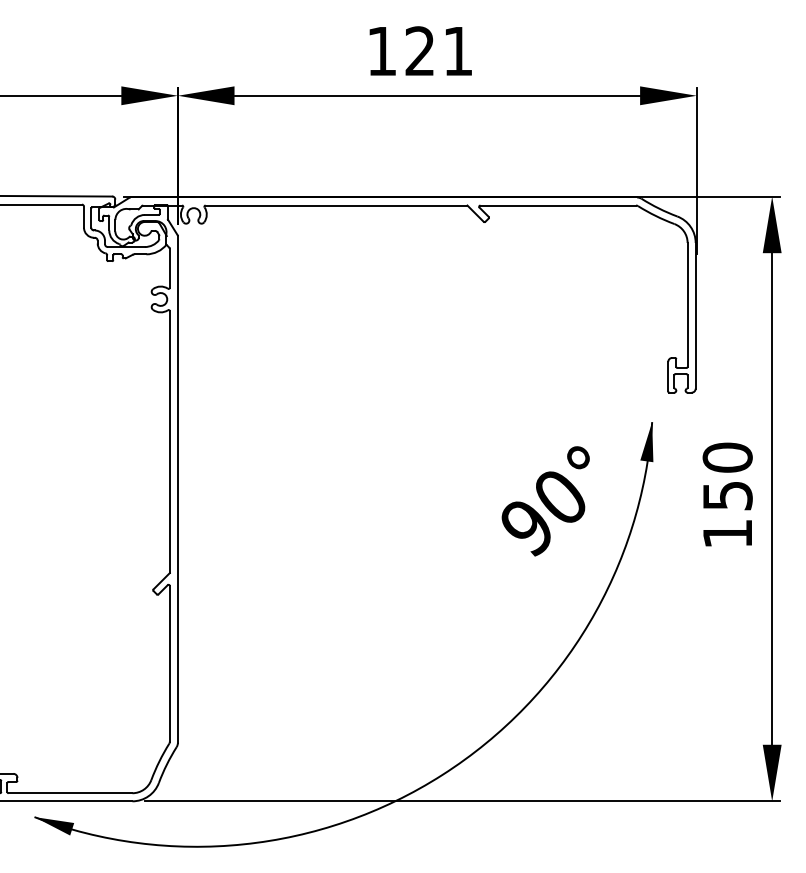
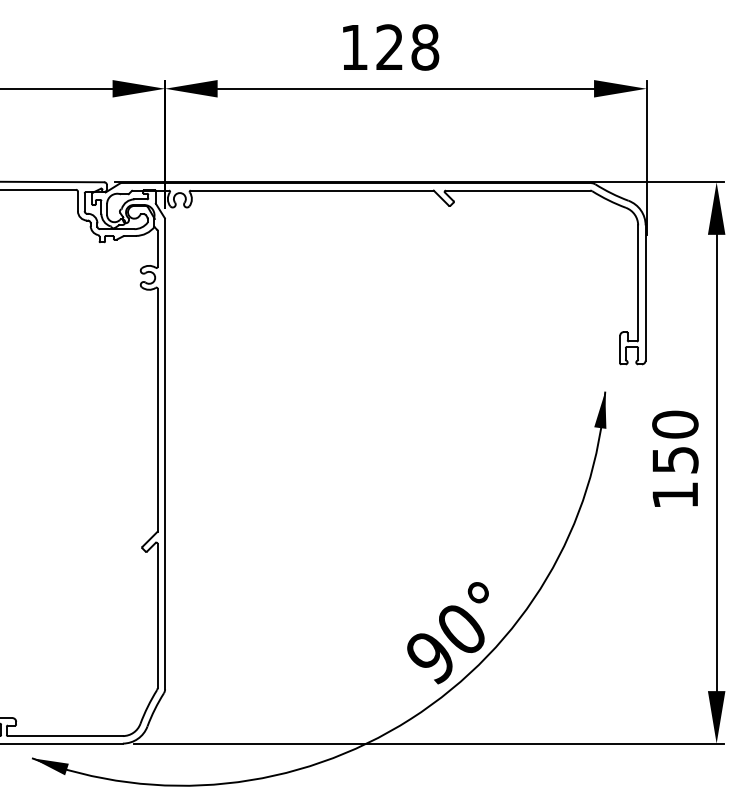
text: (458, 51) -> (425, 47), 121 -> 128
text: (545, 501) -> (447, 633), moved

